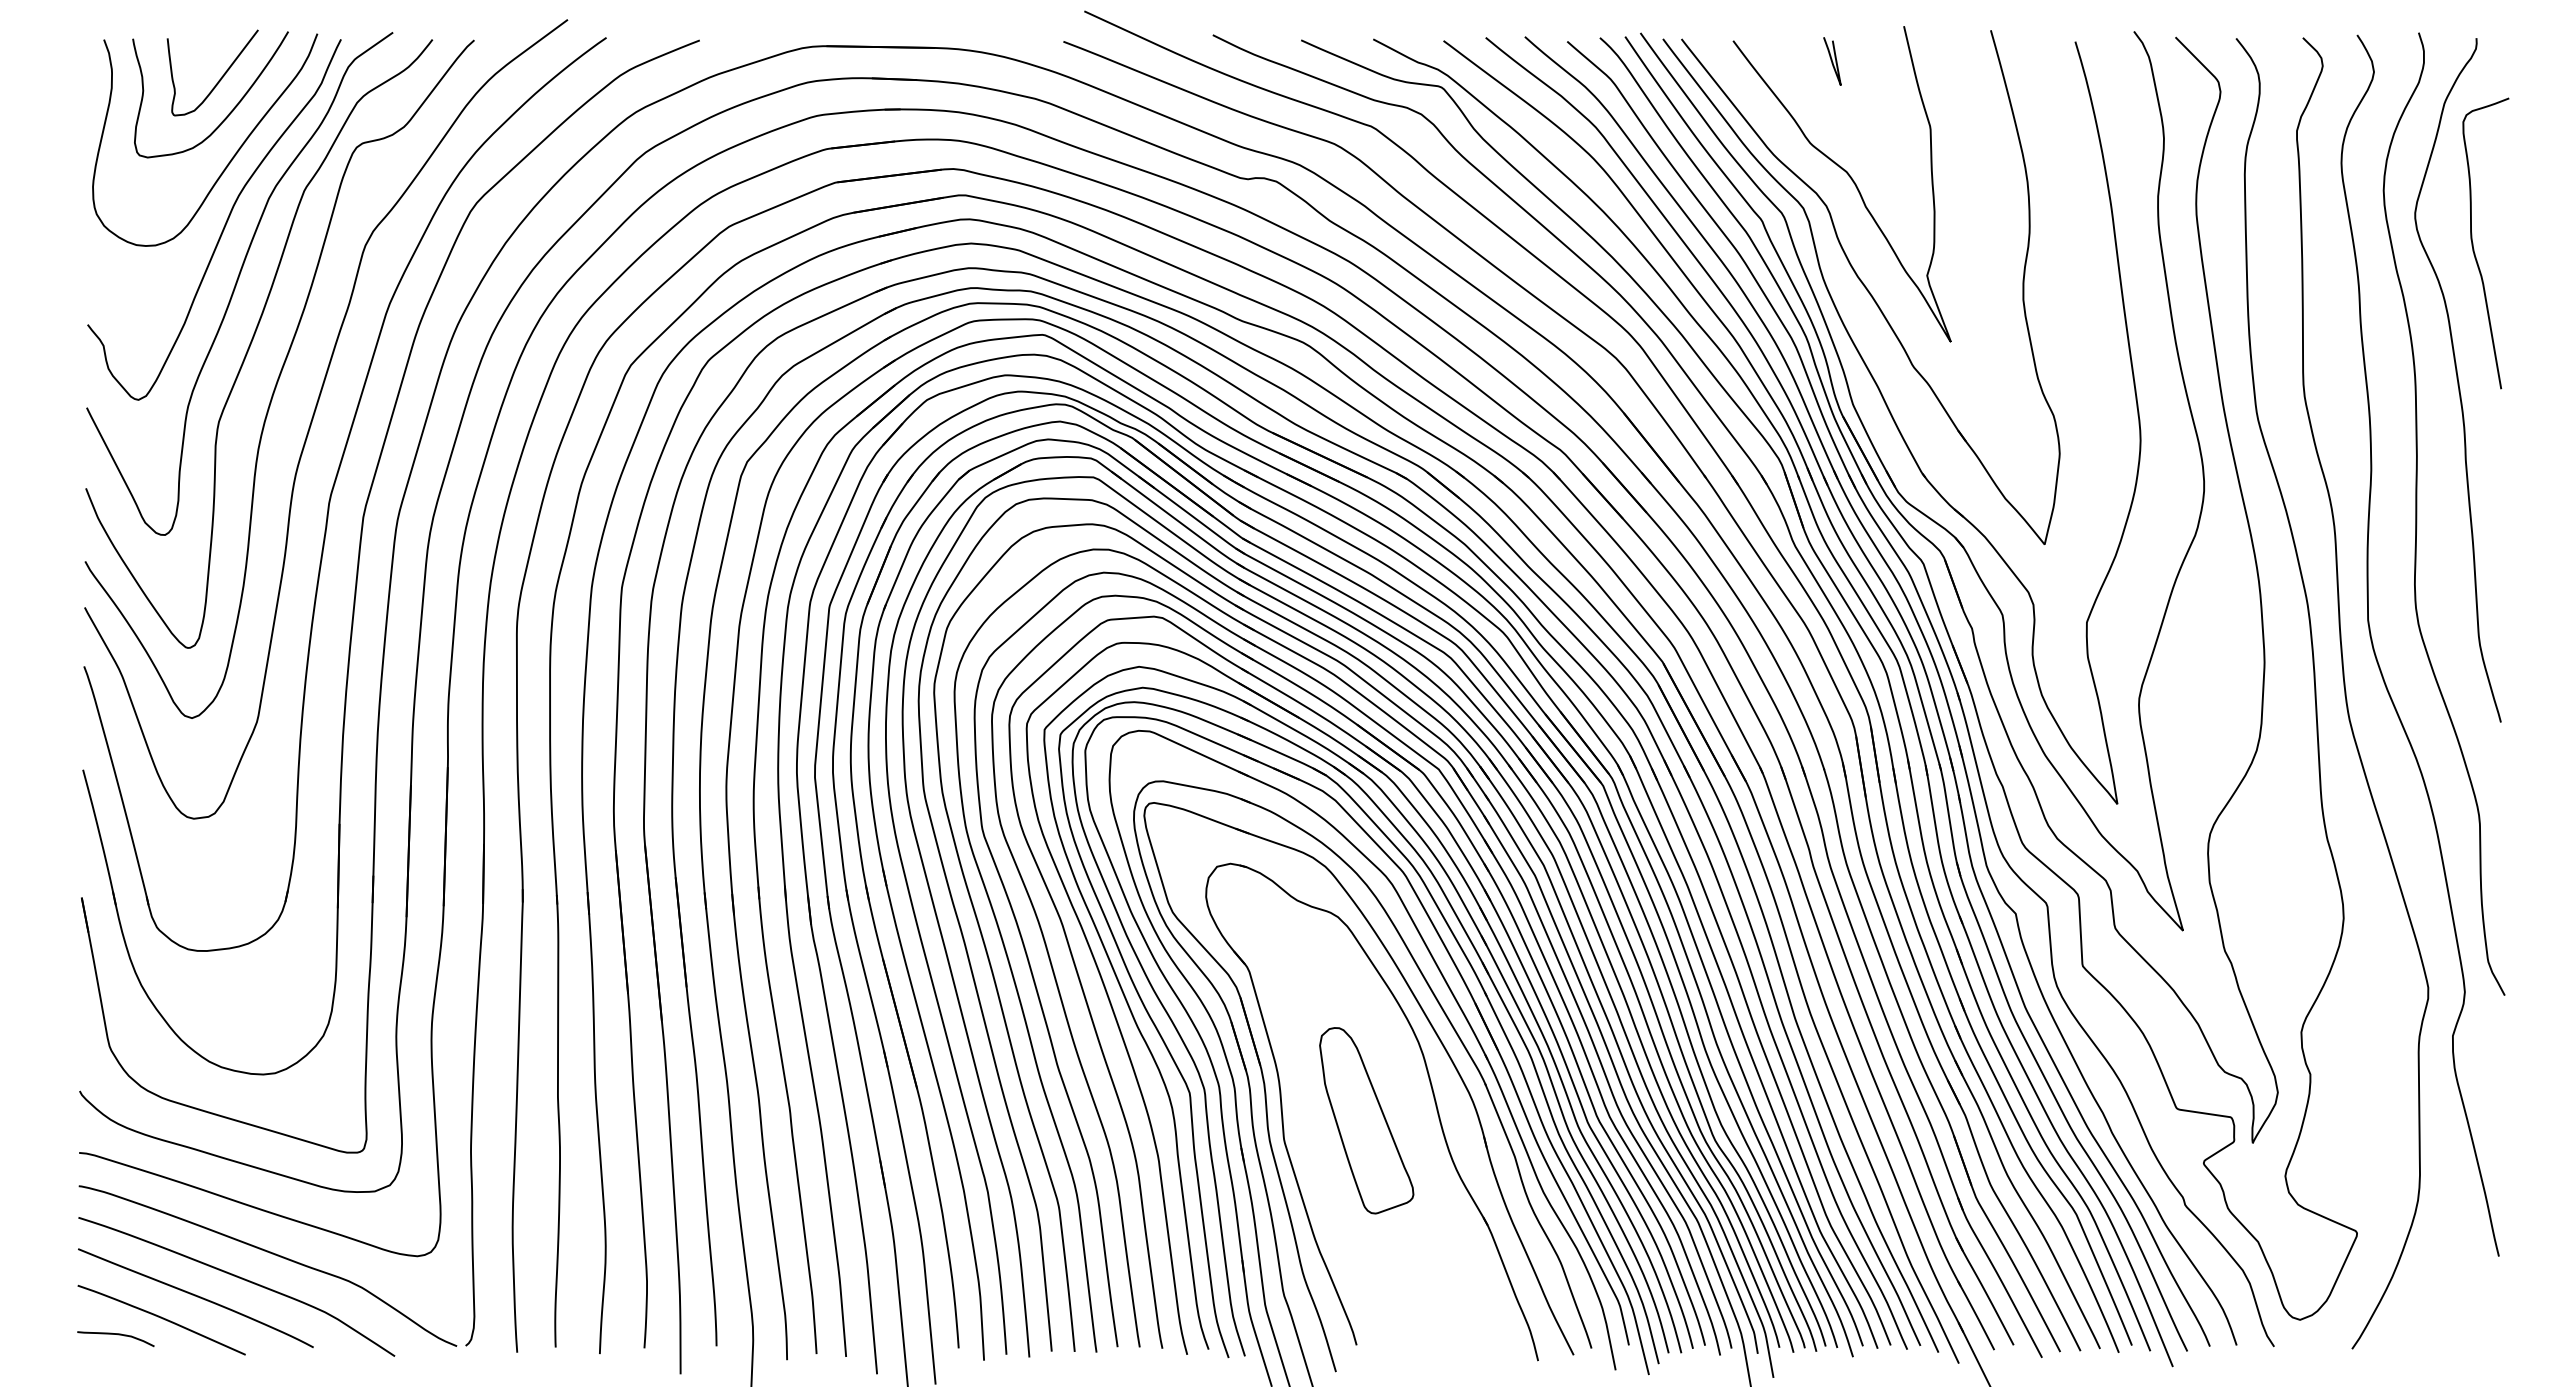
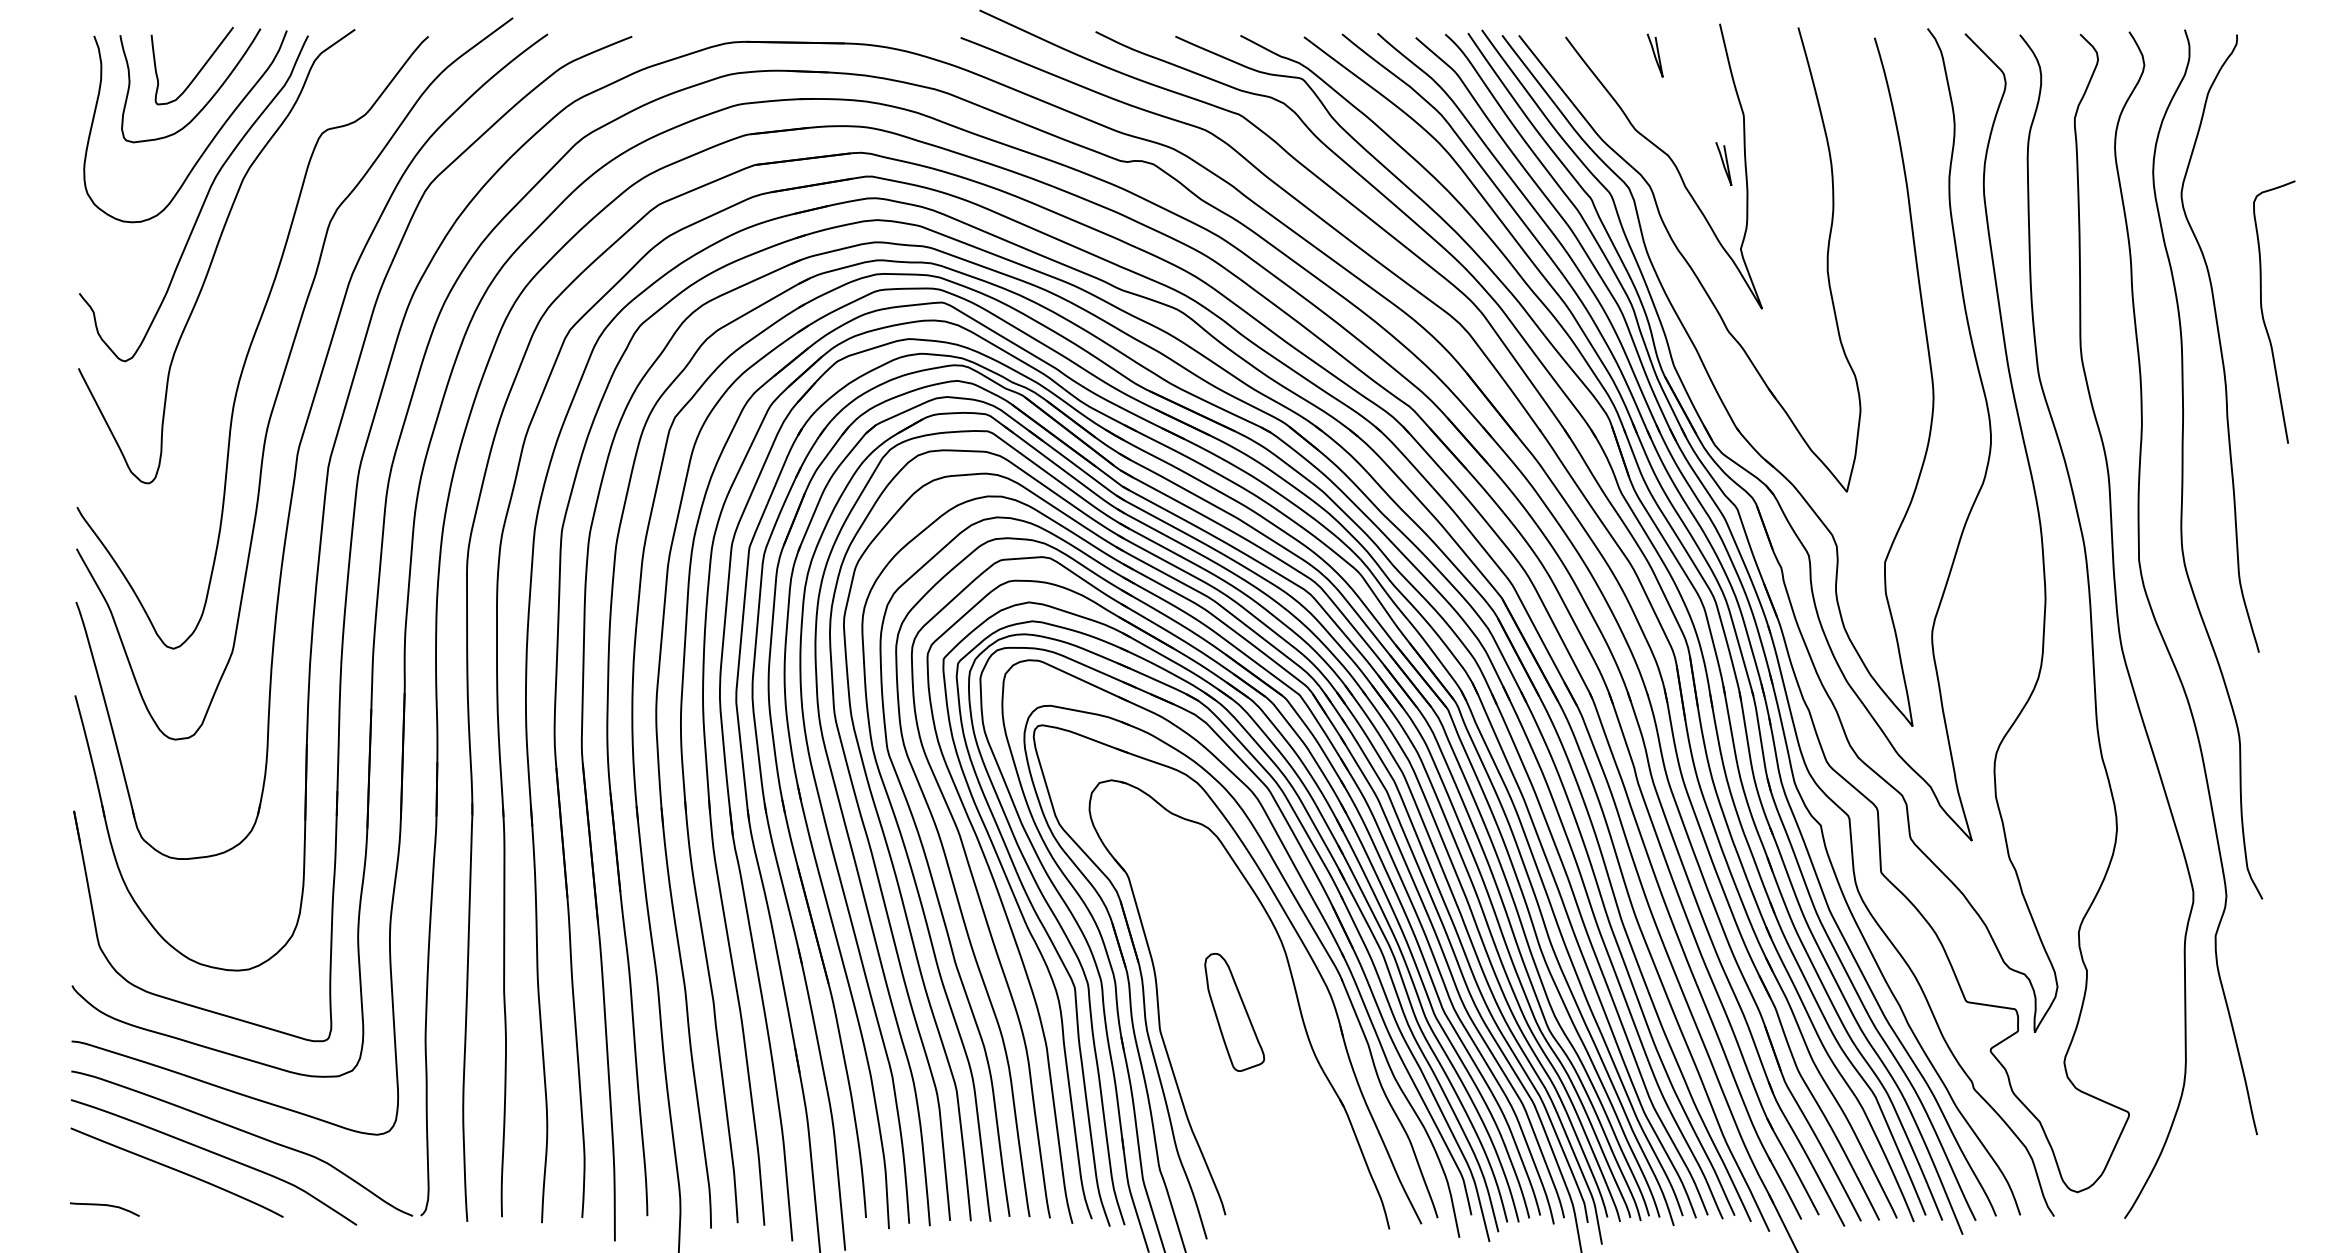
curve: (1908, 181) -> (1723, 164), added
curve: (2473, 243) -> (2263, 312), moved
curve: (252, 342) -> (228, 309), removed
part: (1366, 1120) -> (1234, 1012), size x0.7
curve: (161, 1318) -> (146, 1191), removed

